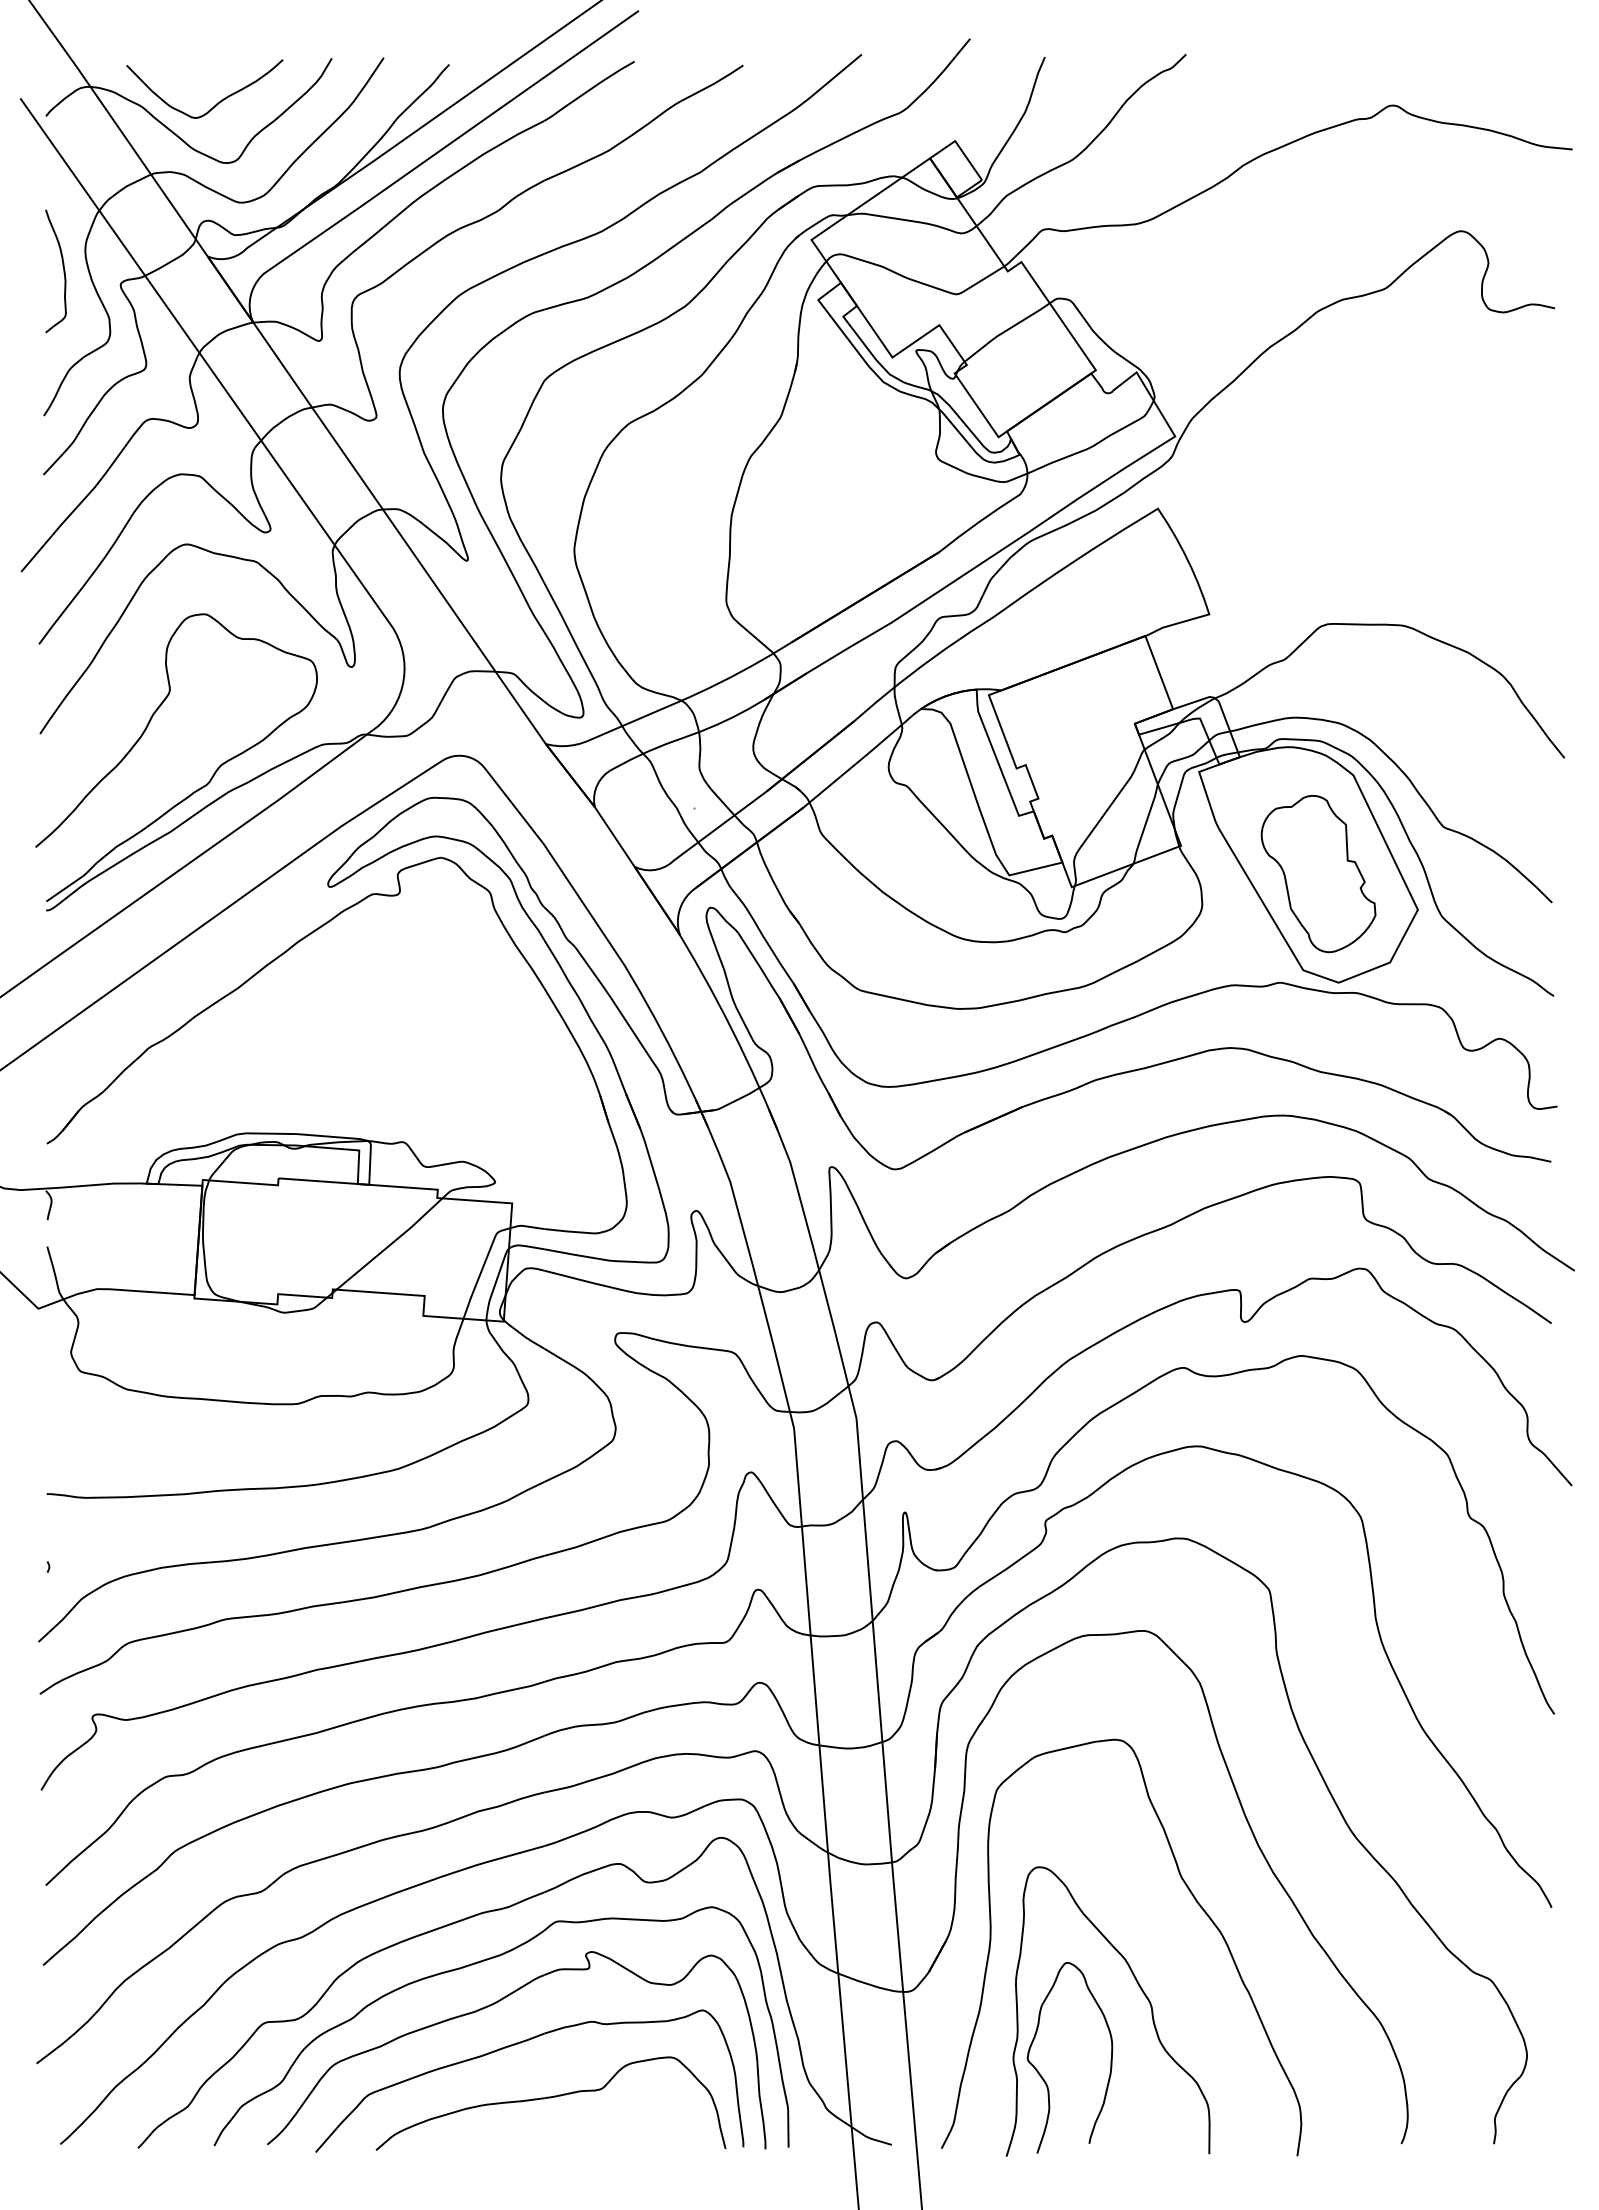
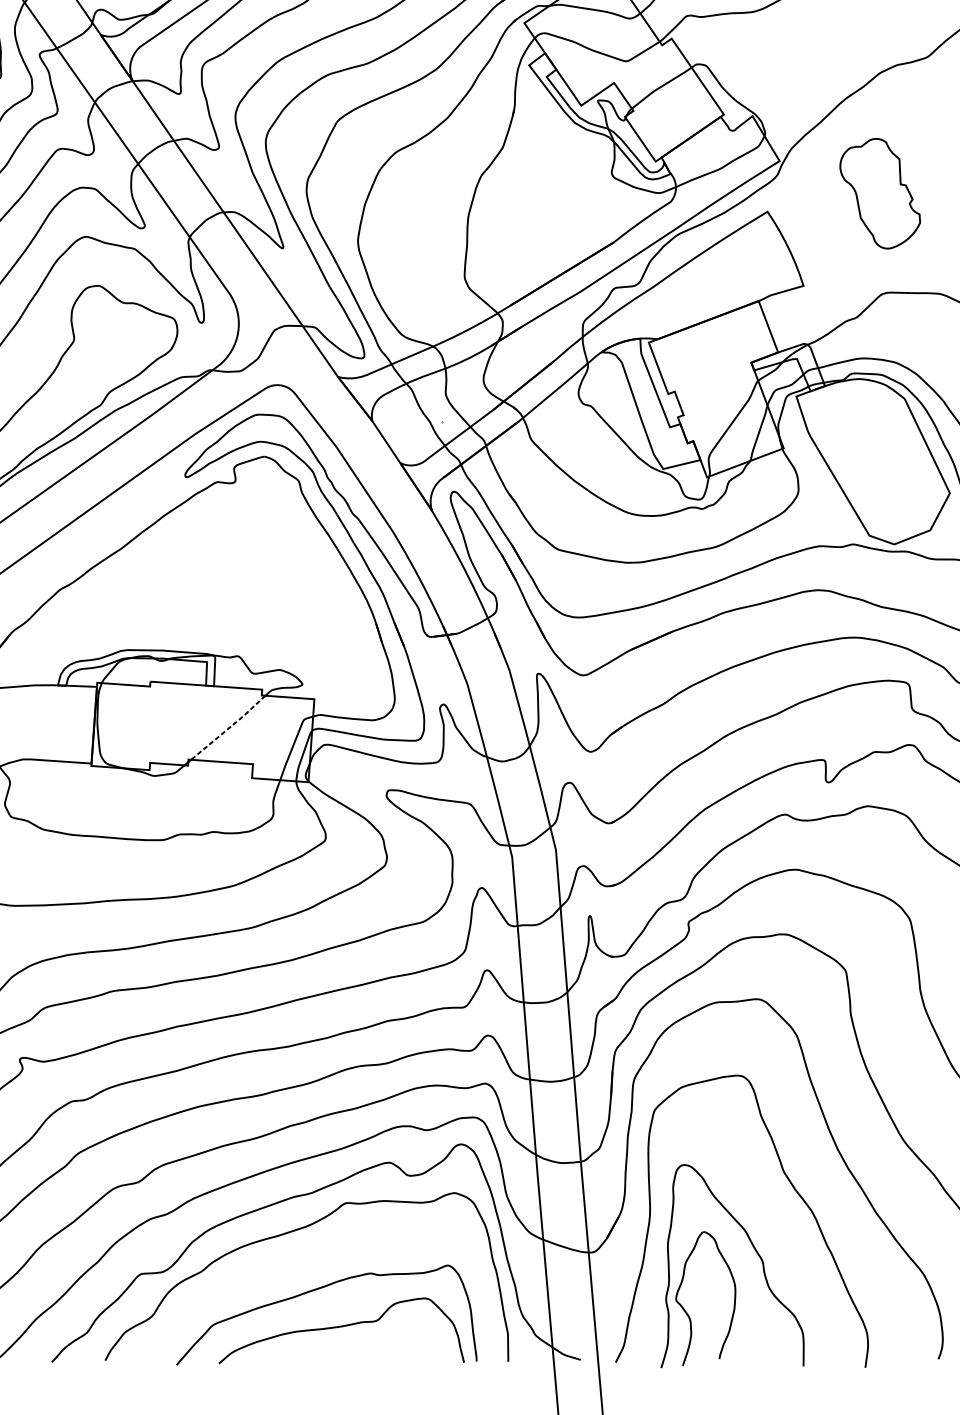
part: (1318, 874) -> (880, 194), moved
line: (390, 1244) -> (229, 728), solid -> dashed
part: (494, 2004) -> (301, 1261), removed

